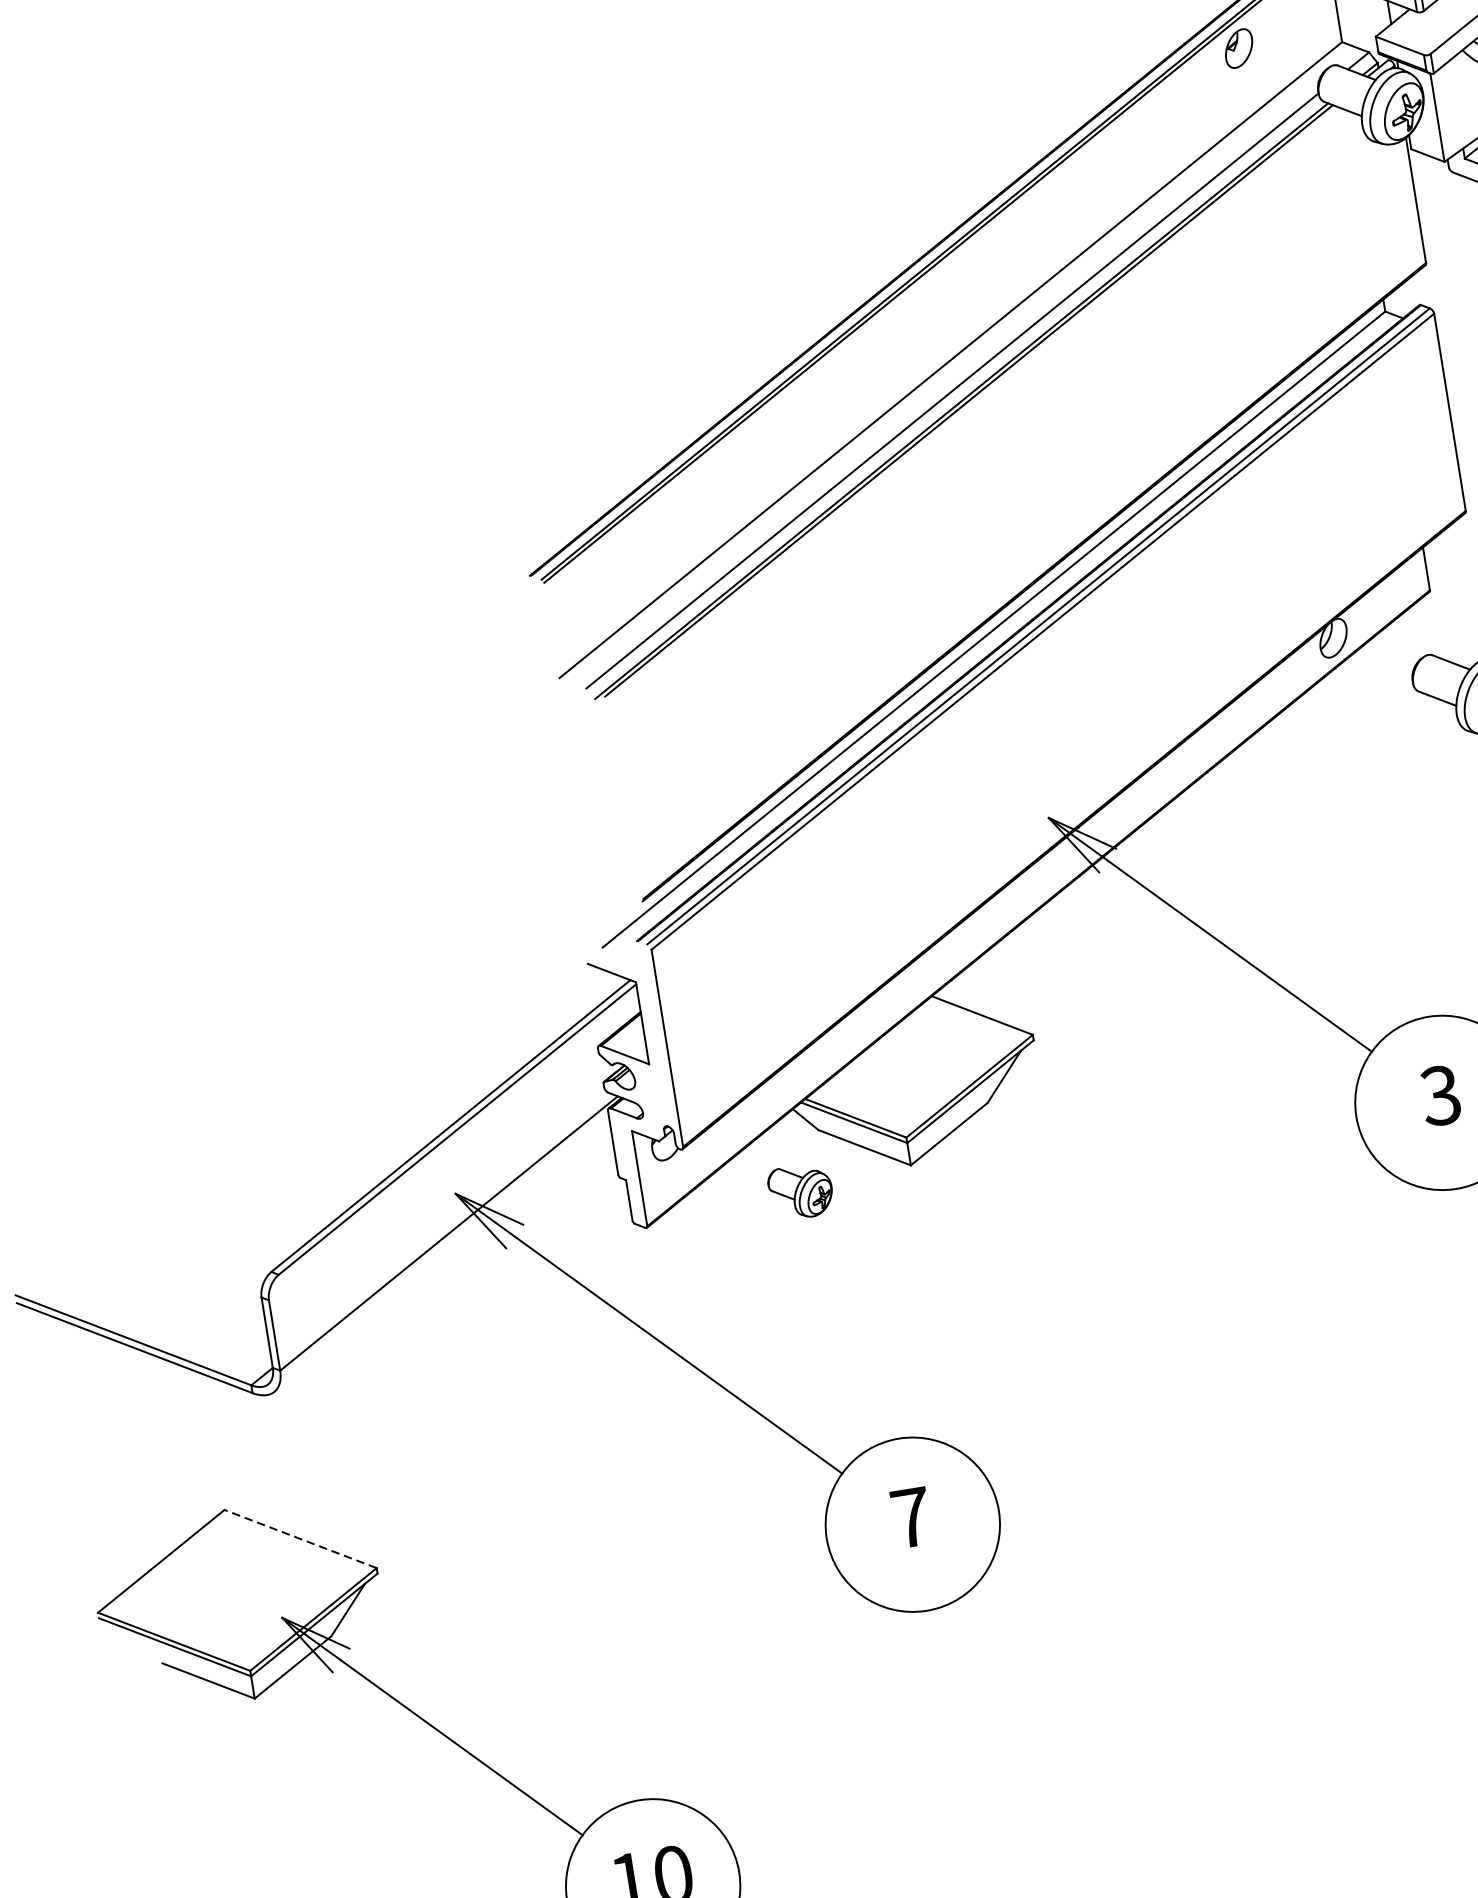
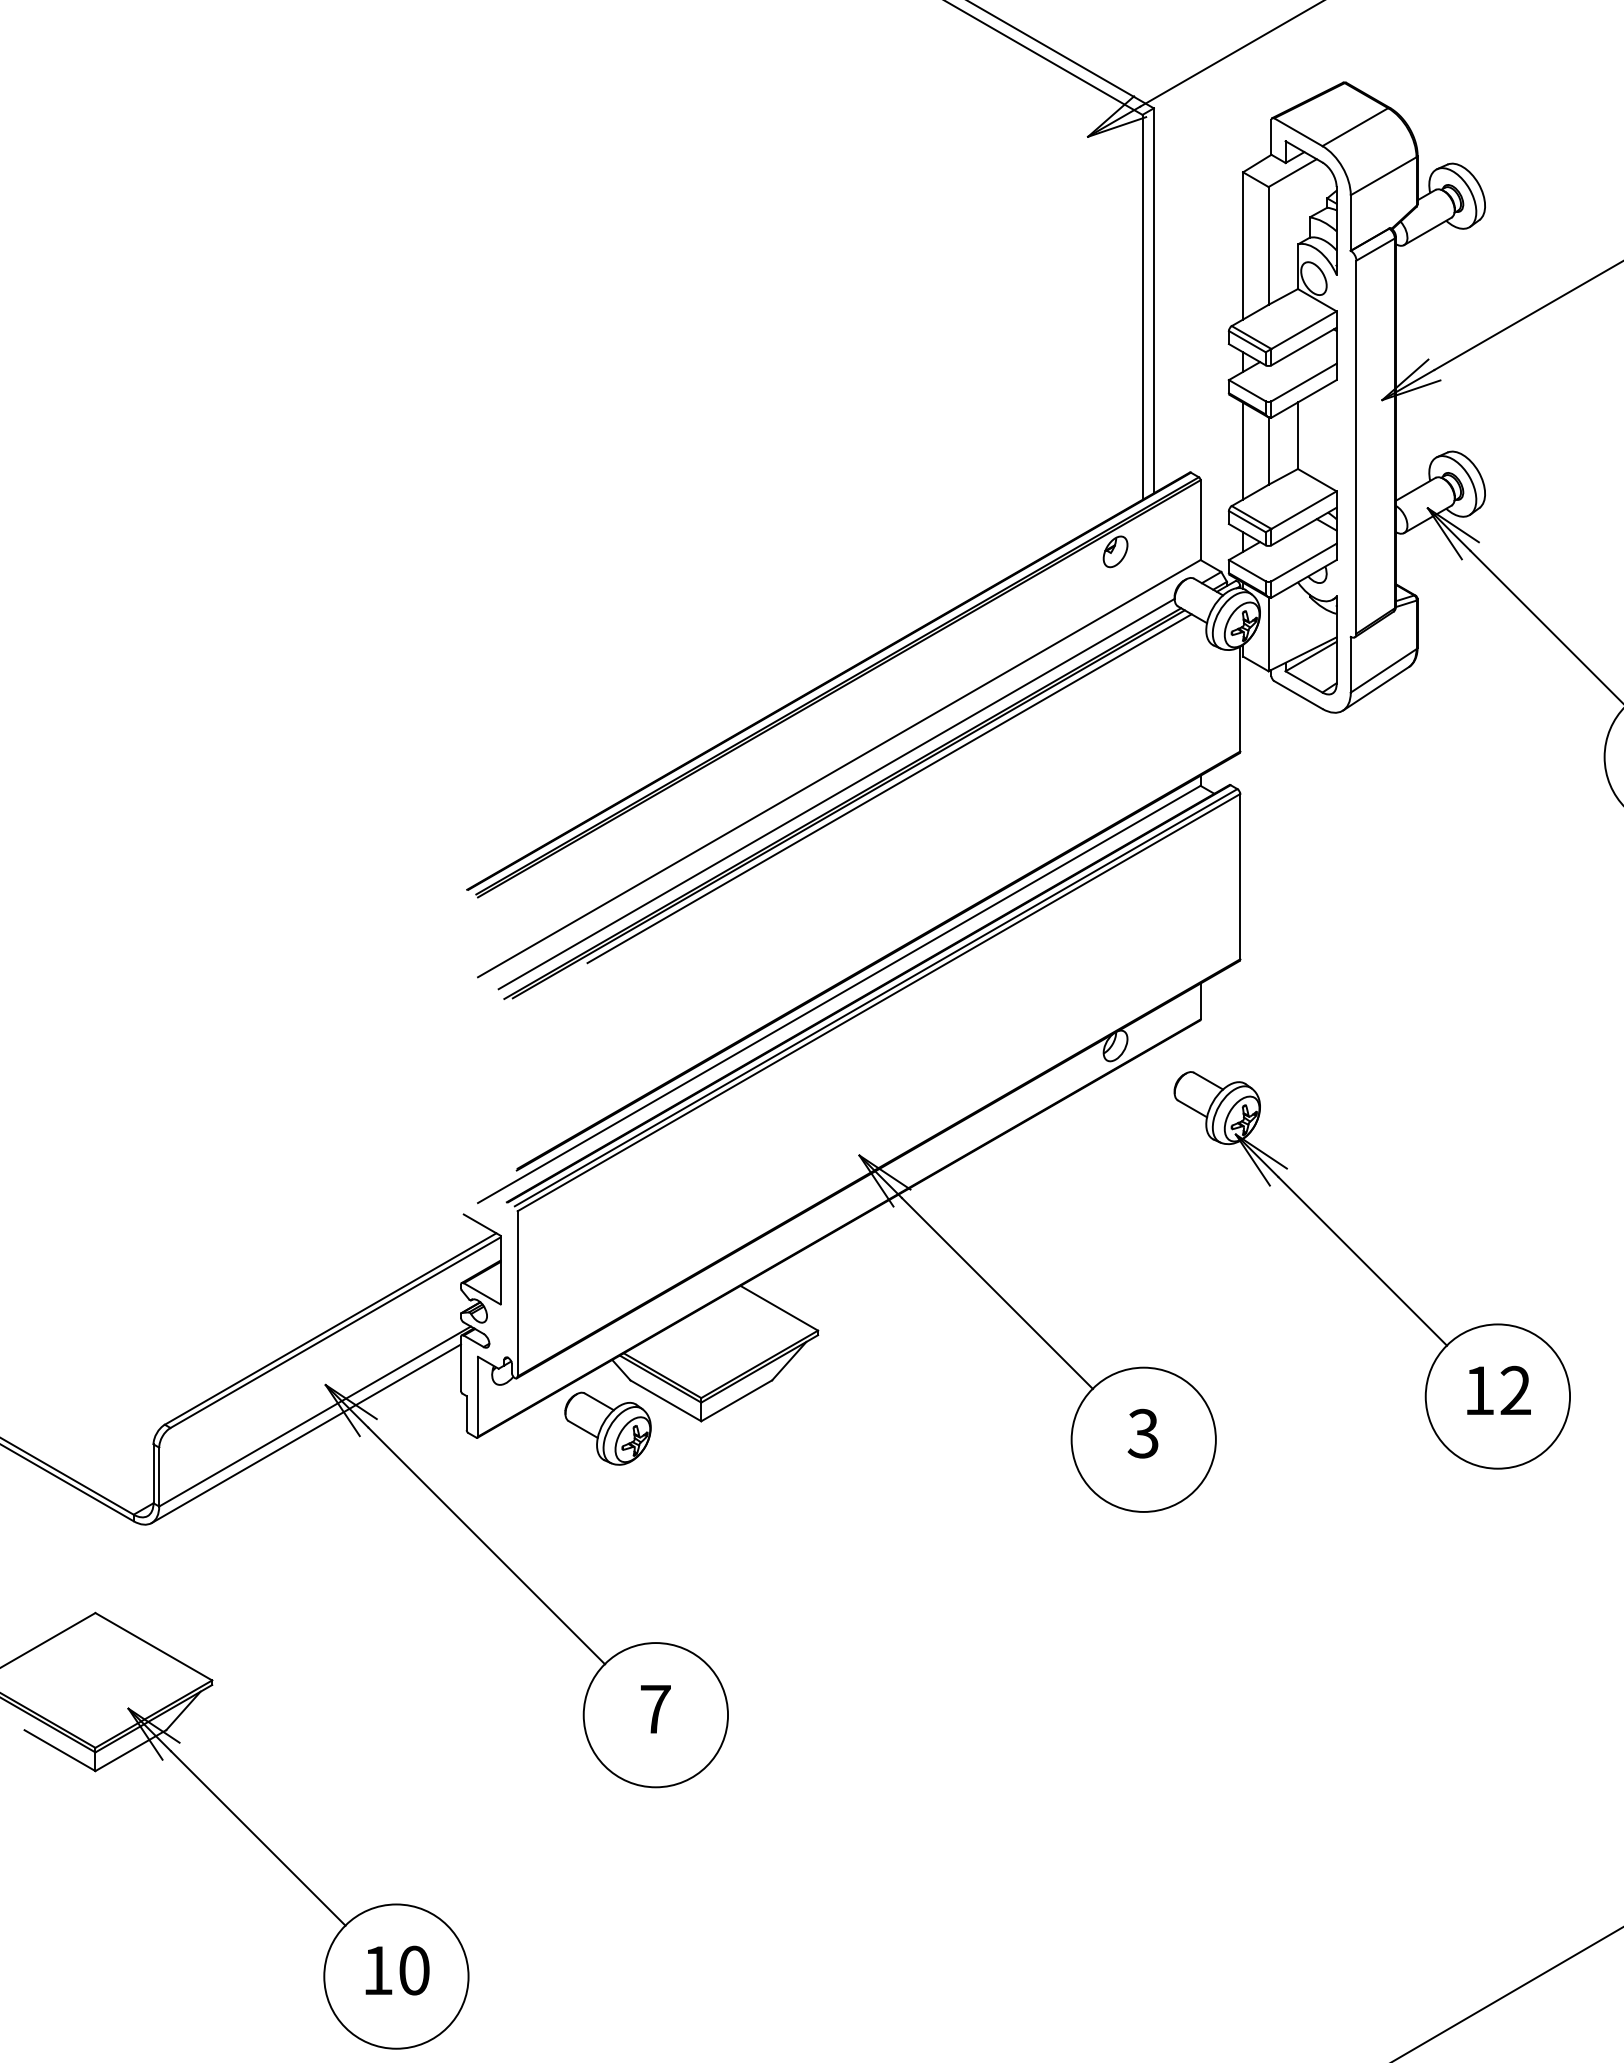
line: (1014, 374) -> (889, 788), added
part: (800, 1191) -> (607, 1428), size x1.67
line: (442, 1255) -> (306, 1433), added
line: (300, 1538) -> (153, 1646), dashed -> solid

